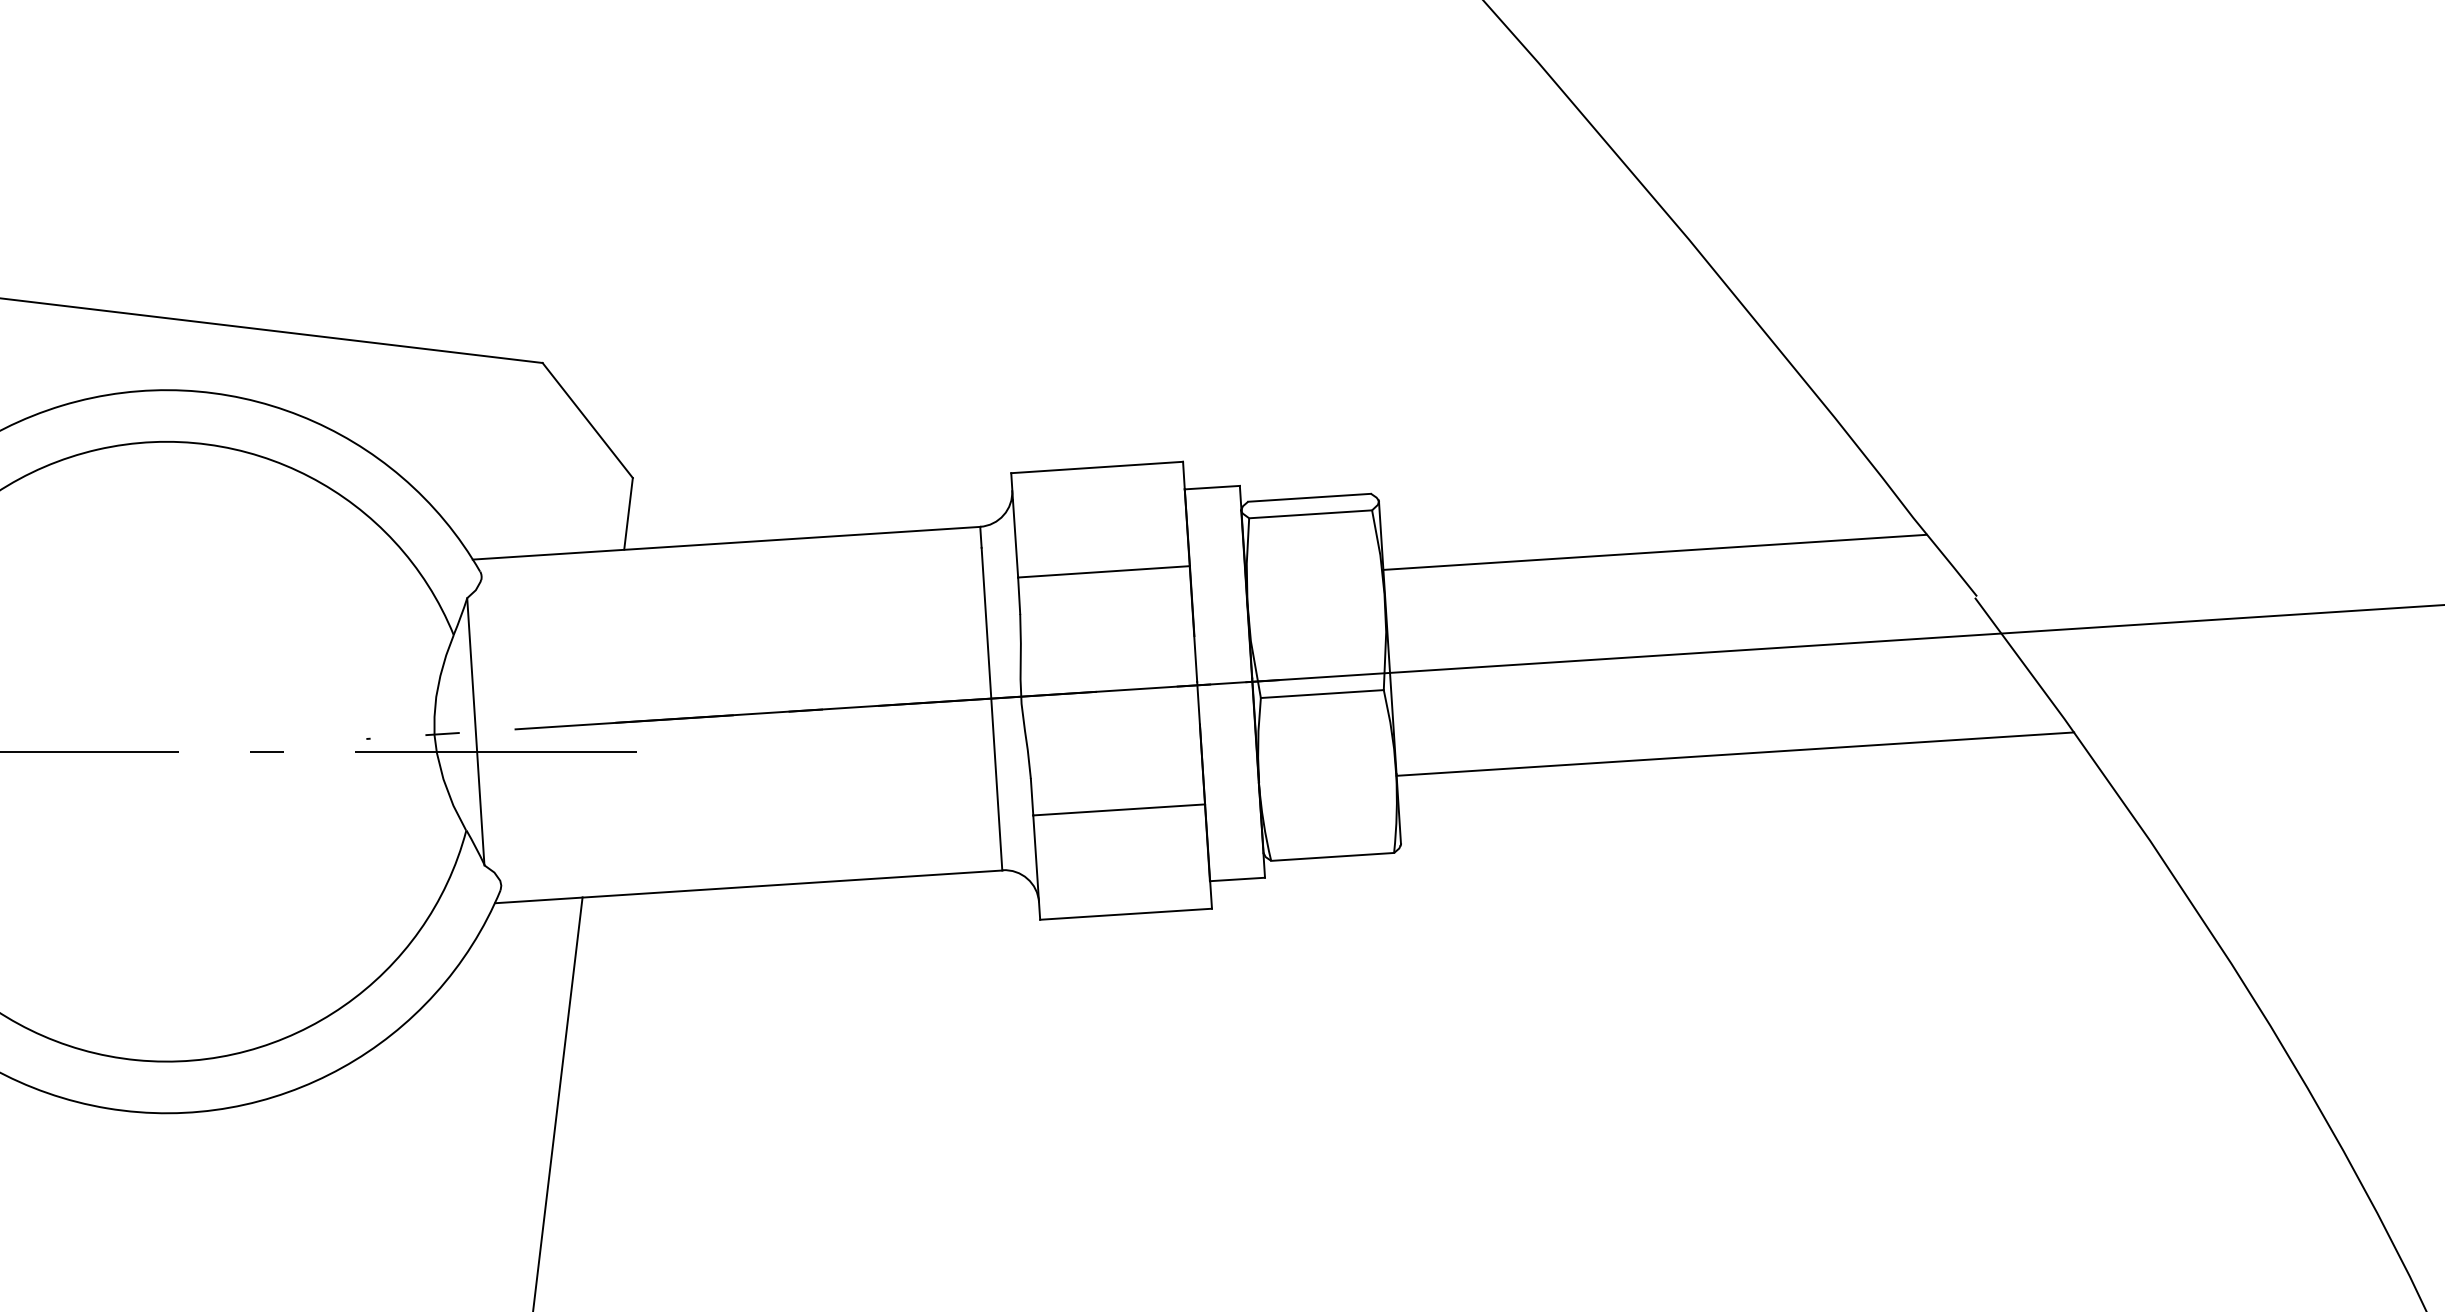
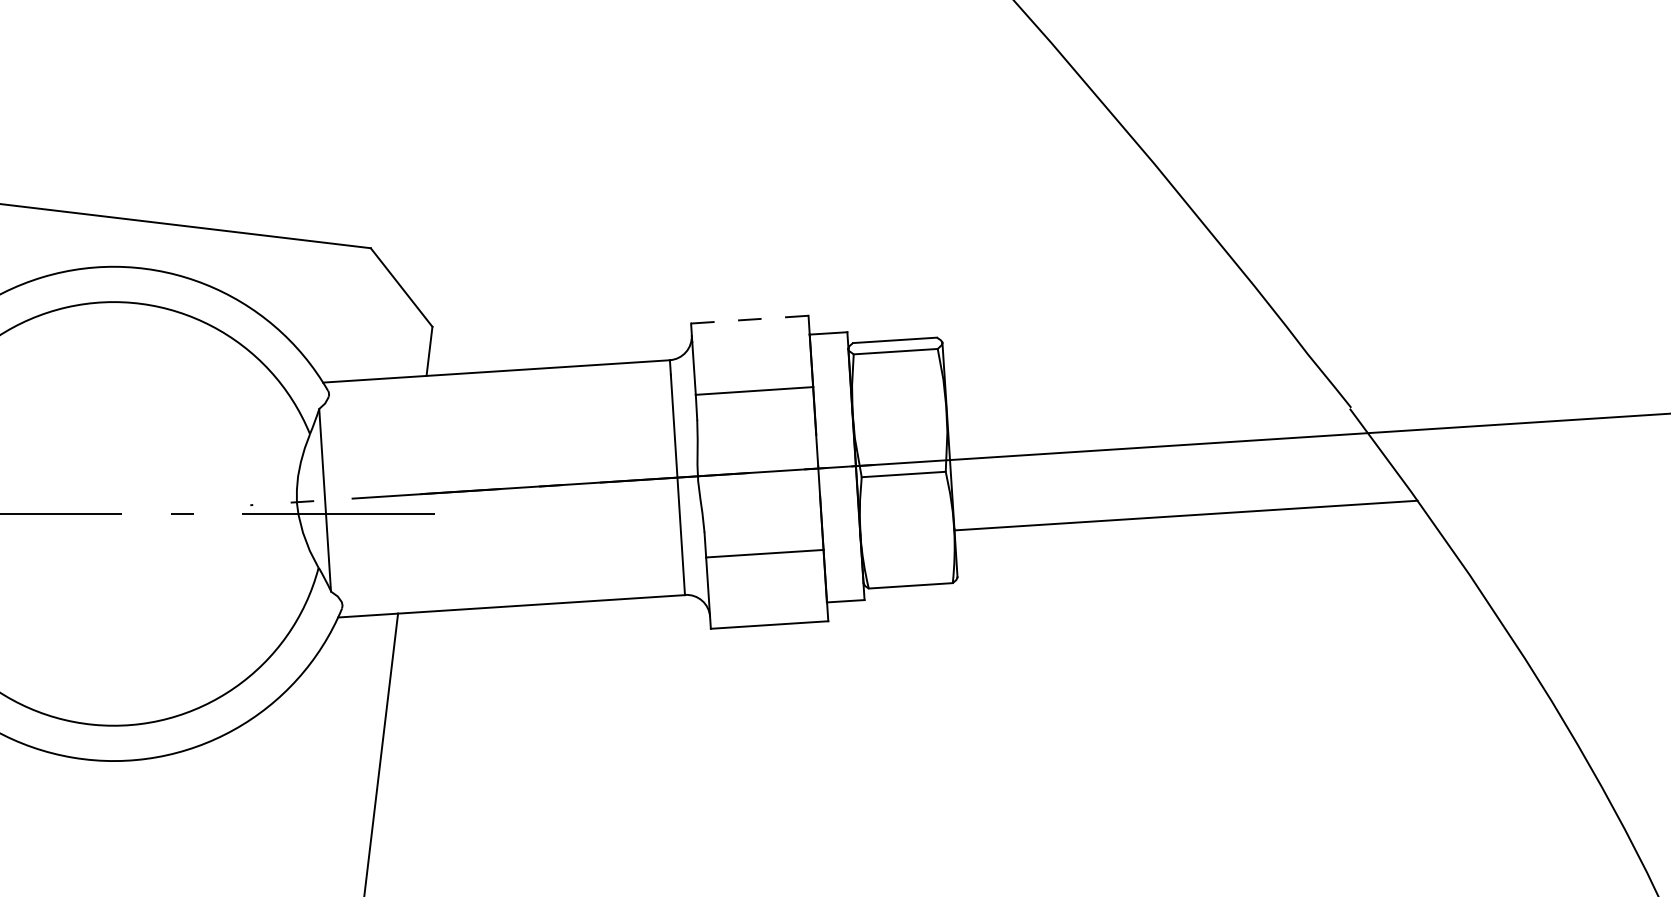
line: (1096, 467) -> (749, 319), solid -> dashed
line: (1654, 552) -> (1130, 377), removed

